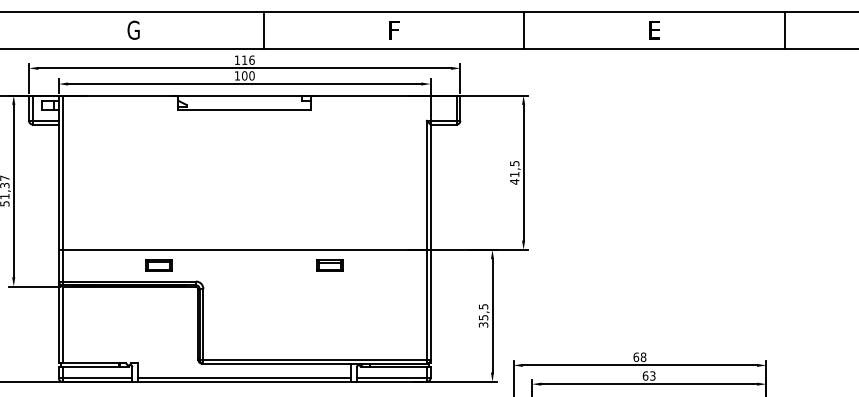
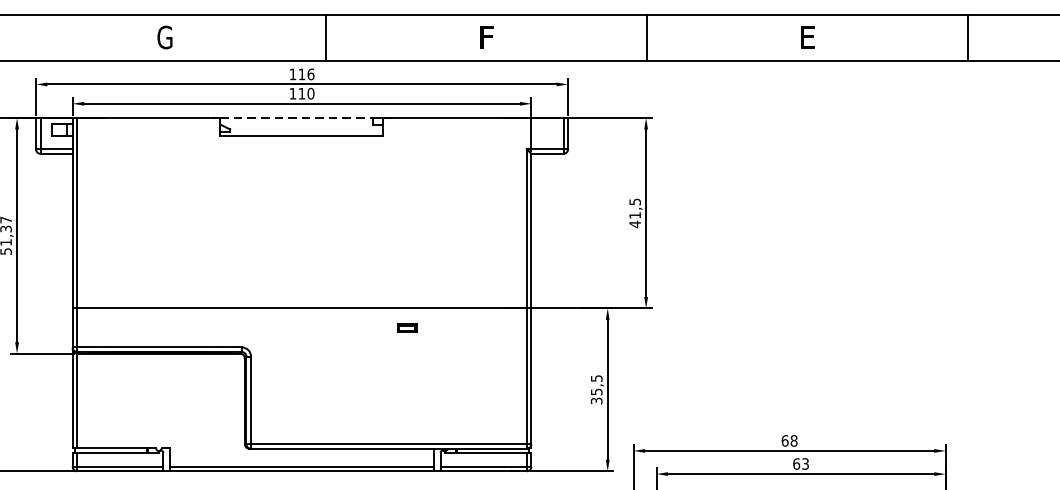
text: (244, 75) -> (301, 93), 100 -> 110
line: (244, 95) -> (301, 117), solid -> dashed
part: (158, 265) -> (195, 327), removed
part: (329, 265) -> (406, 327), size x0.6

